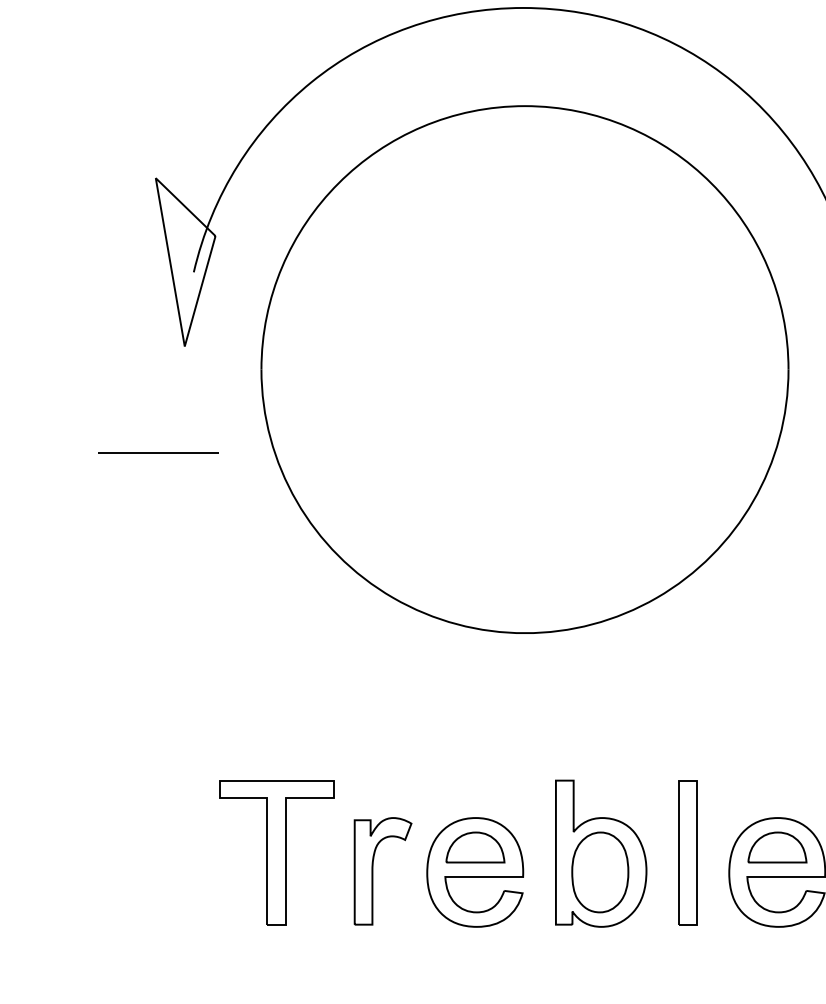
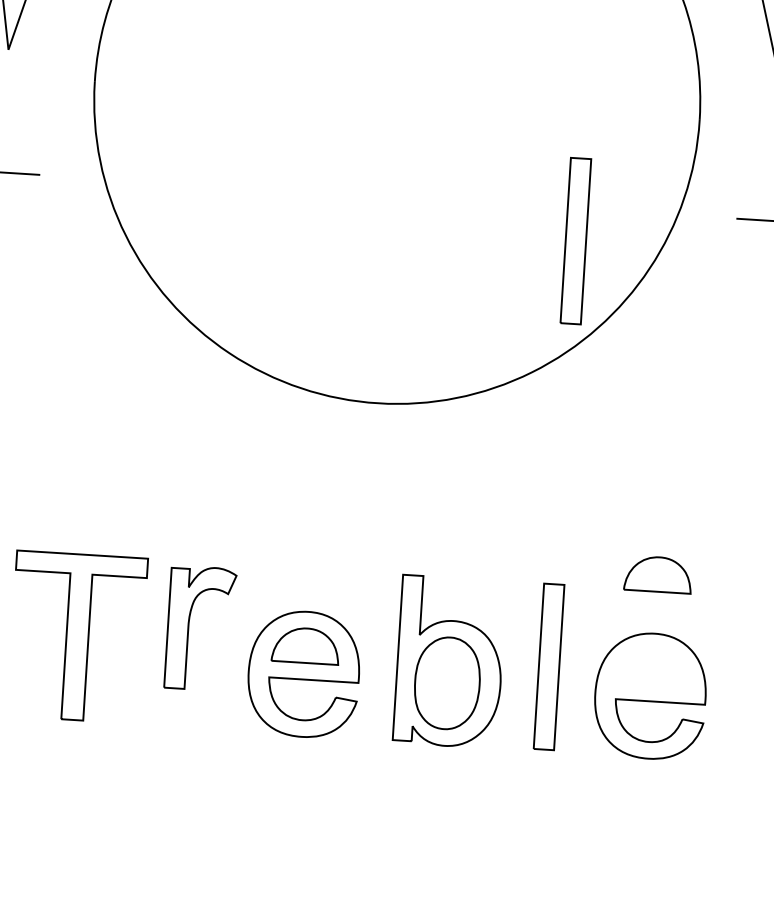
part: (687, 481) -> (575, 240), added
part: (777, 847) -> (658, 574), moved
part: (373, 871) -> (189, 628), moved

